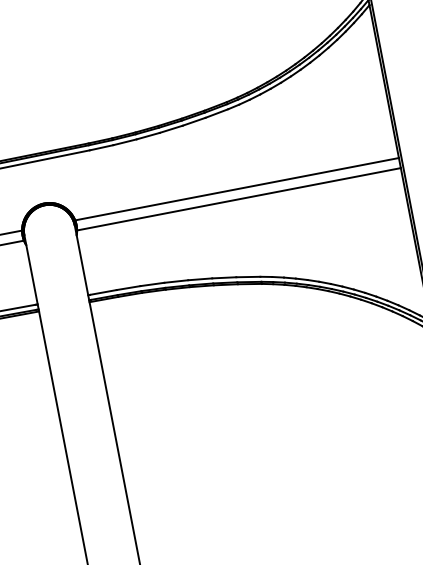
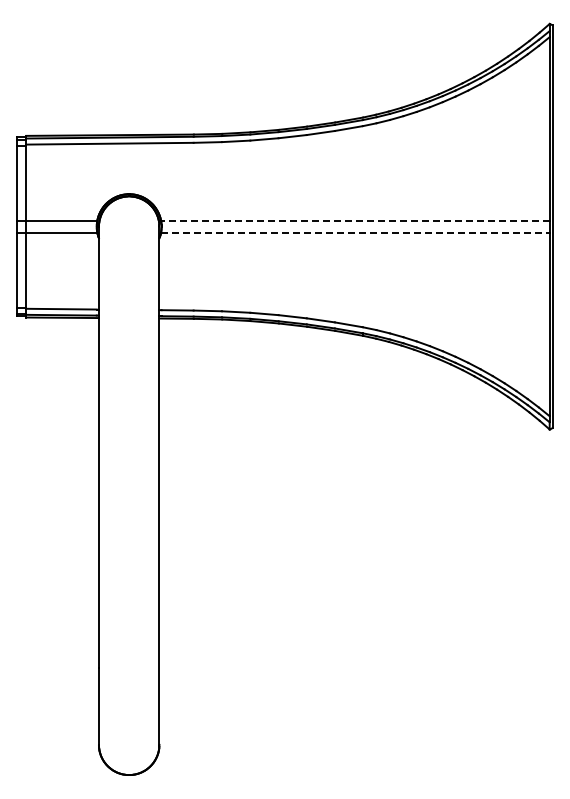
line: (236, 189) -> (354, 220), solid -> dashed
line: (239, 199) -> (355, 232), solid -> dashed

